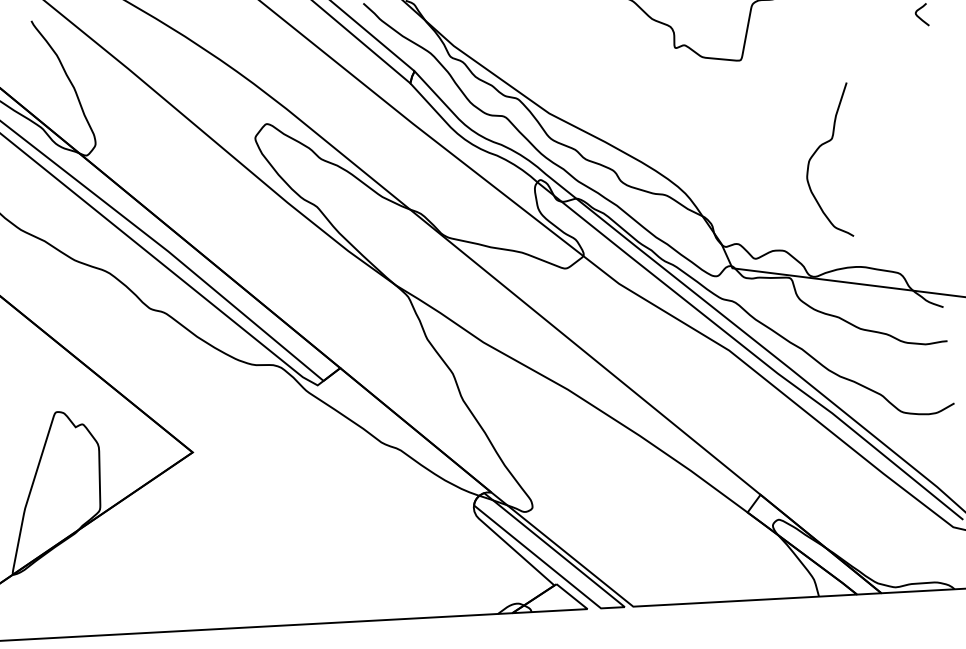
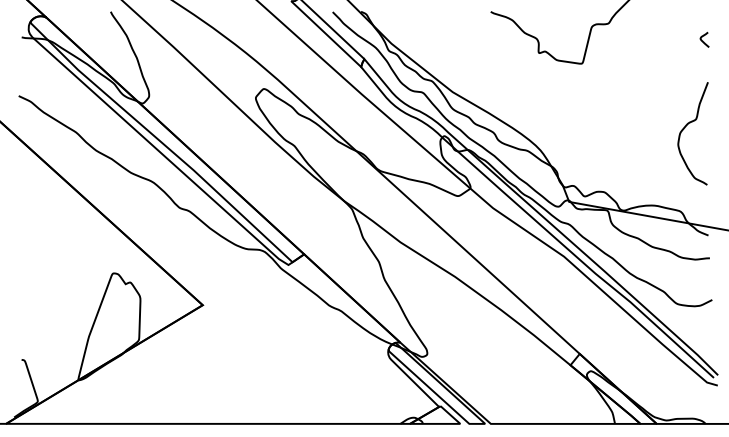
curve: (816, 153) -> (685, 128), moved

